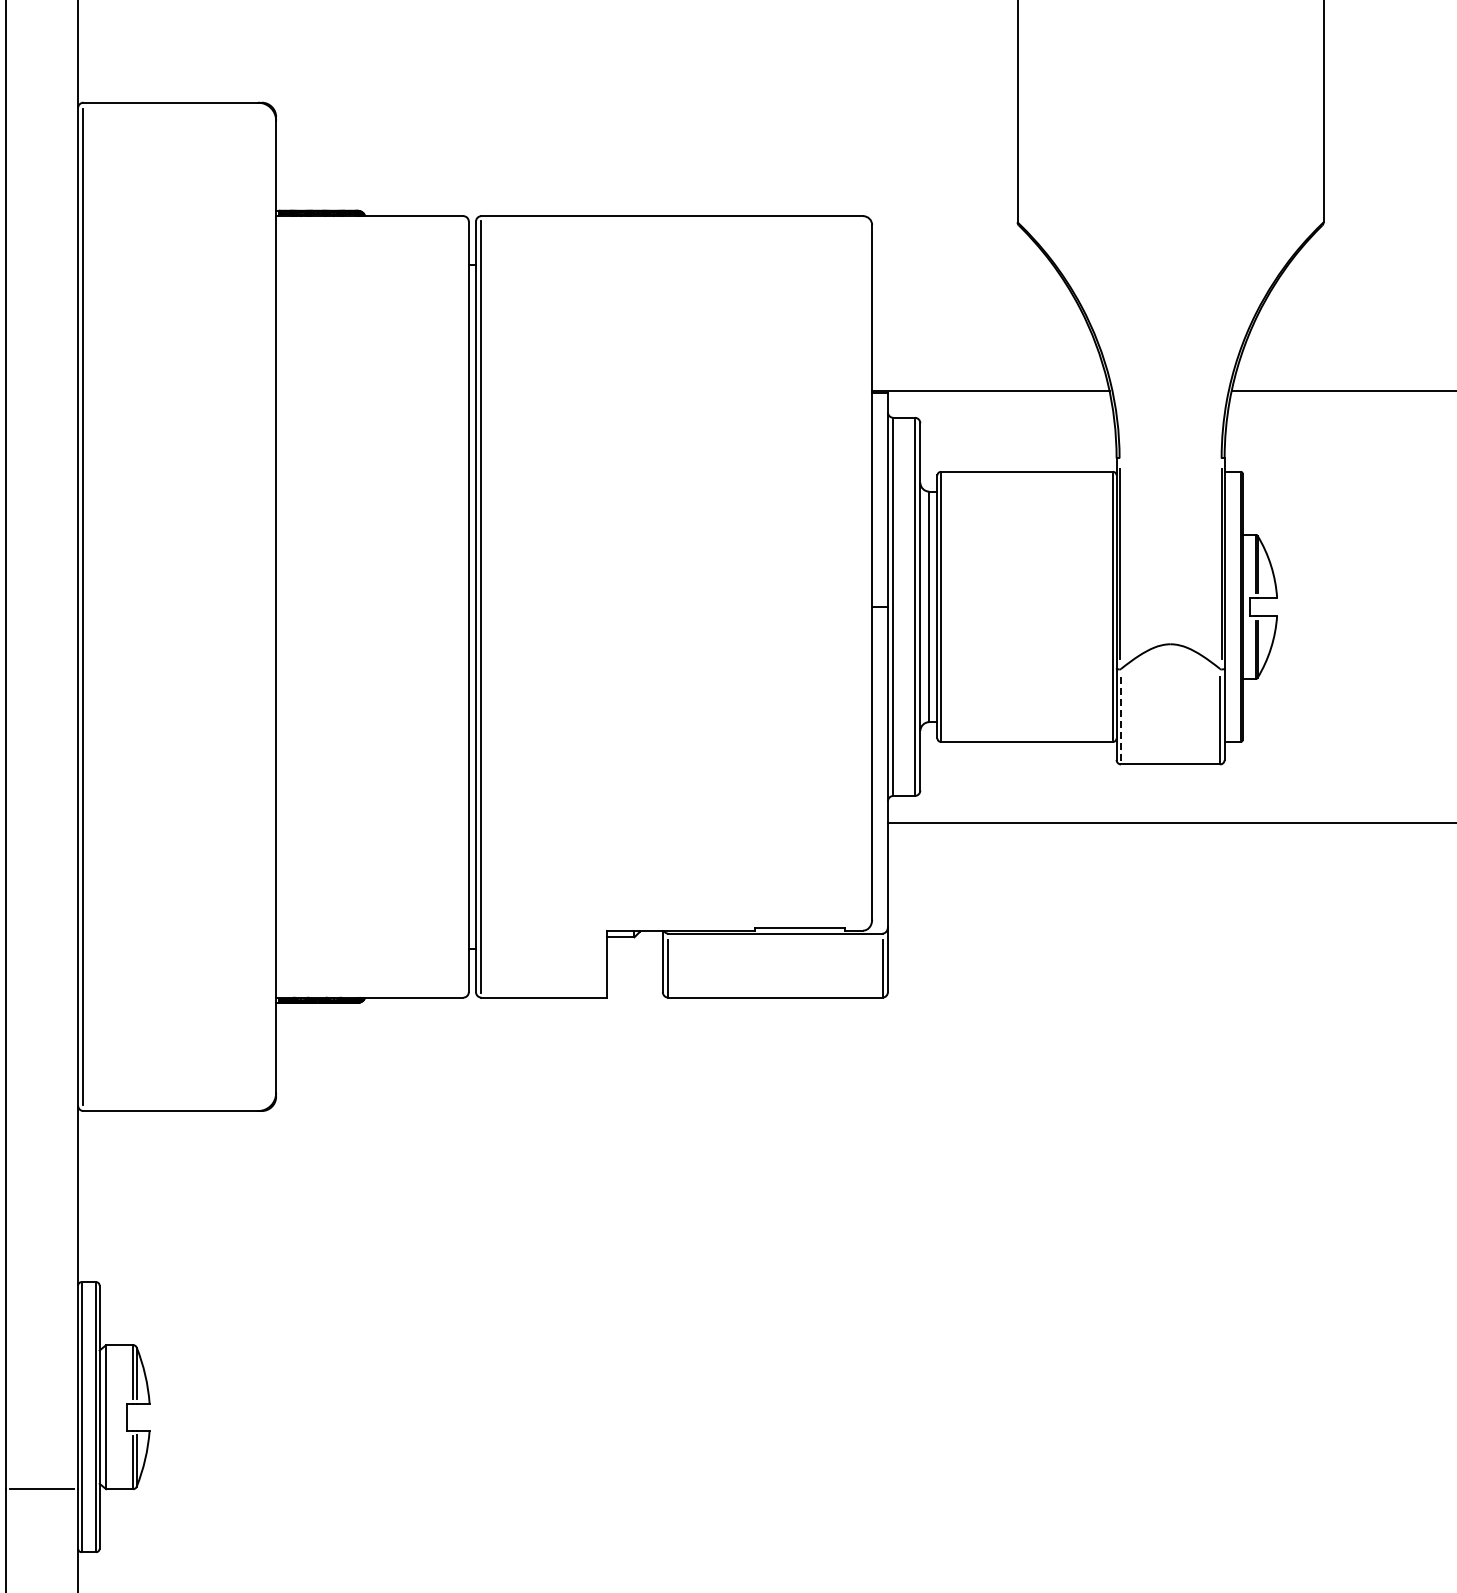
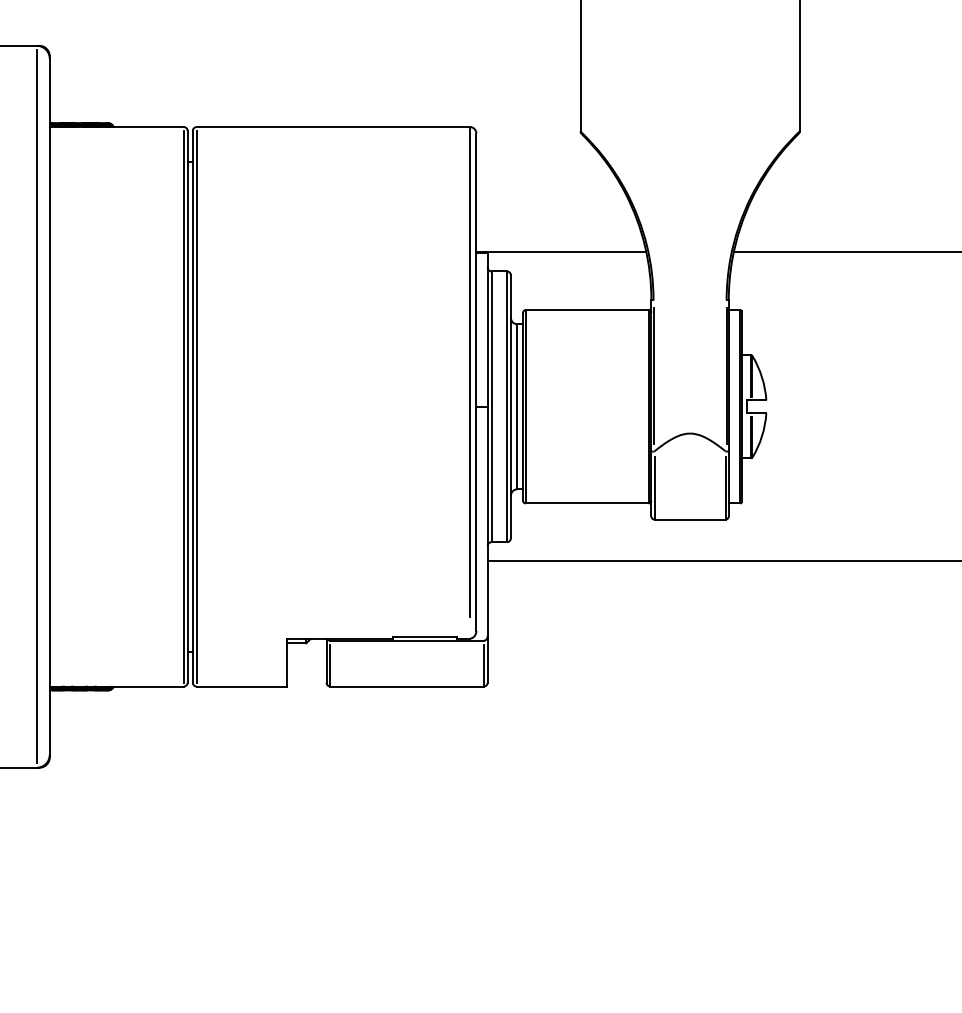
line: (863, 559) -> (470, 372), added
line: (258, 606) -> (37, 406), added
line: (463, 606) -> (183, 406), added
line: (1121, 721) -> (654, 488), dashed -> solid

